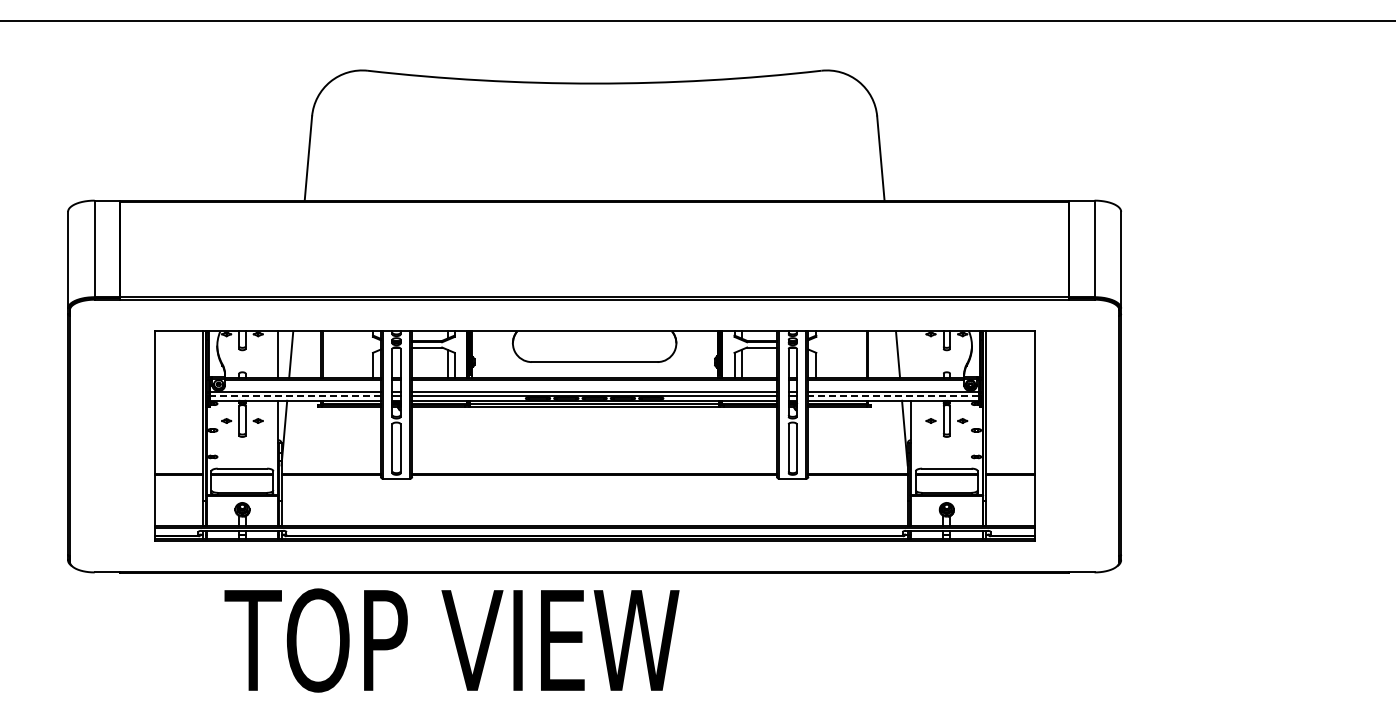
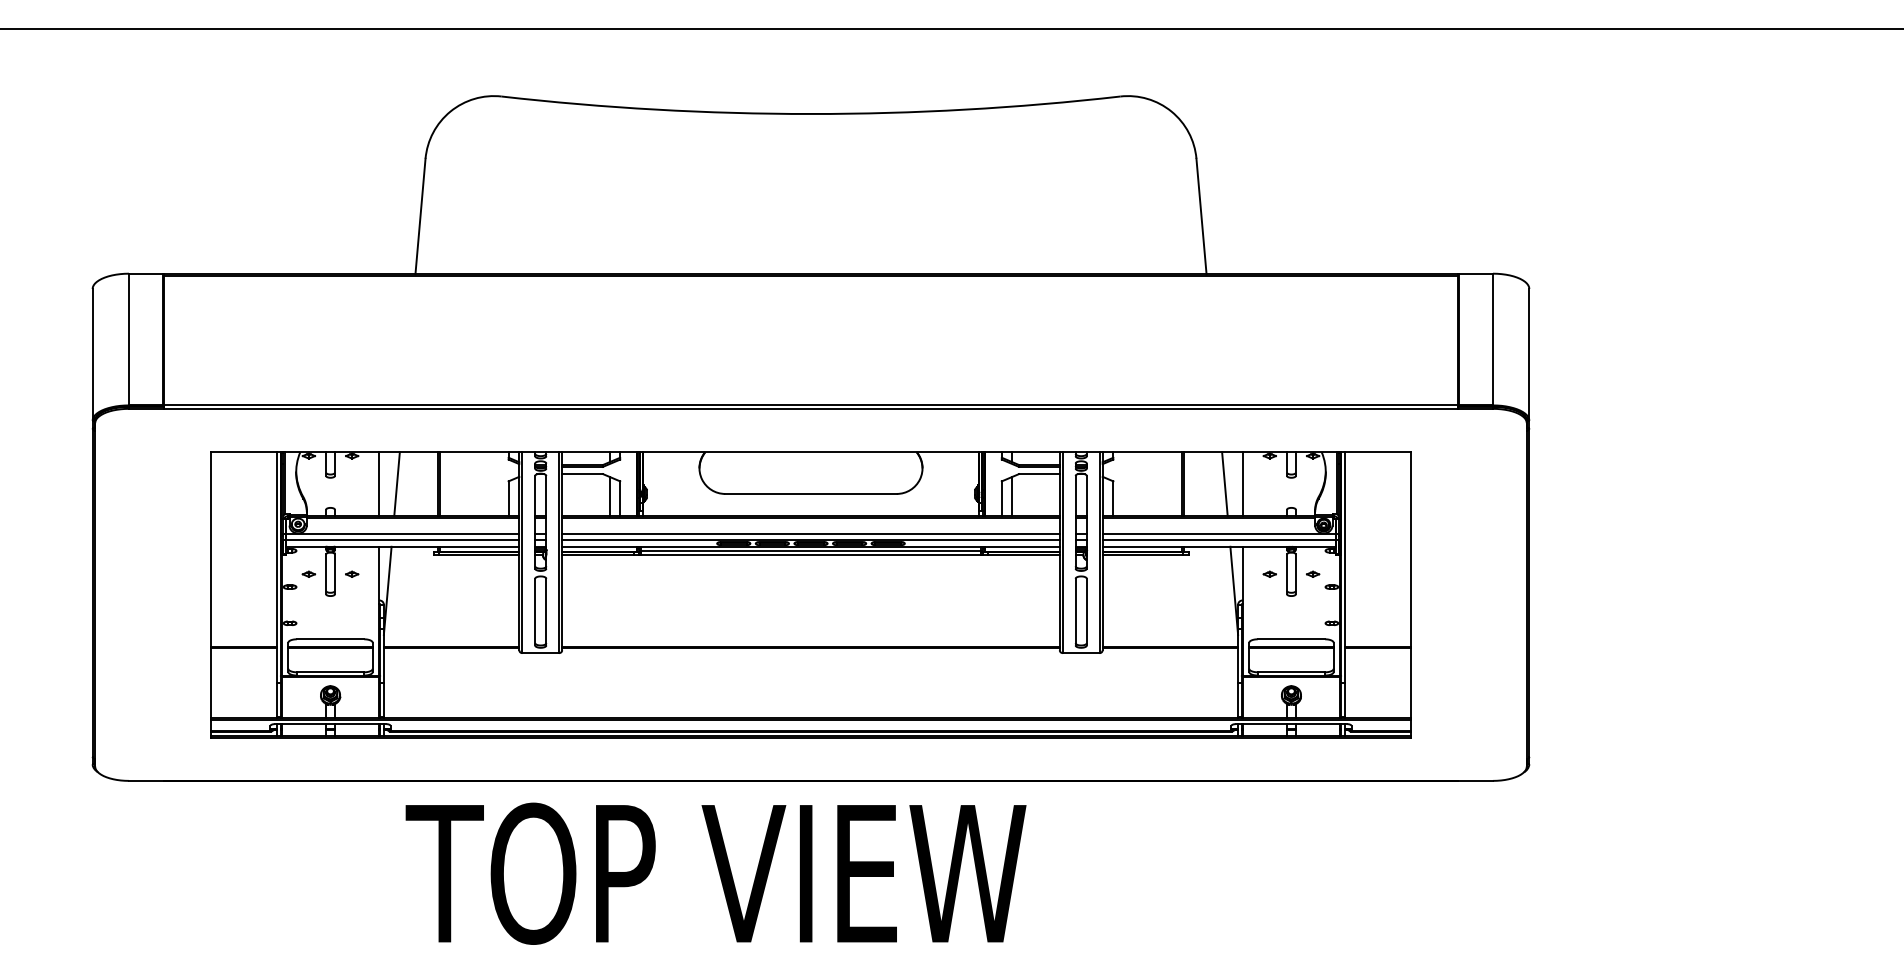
line: (911, 354) -> (1243, 483), added
line: (294, 396) -> (401, 540), dashed -> solid
line: (893, 396) -> (1218, 540), dashed -> solid
text: (451, 640) -> (715, 873), moved

